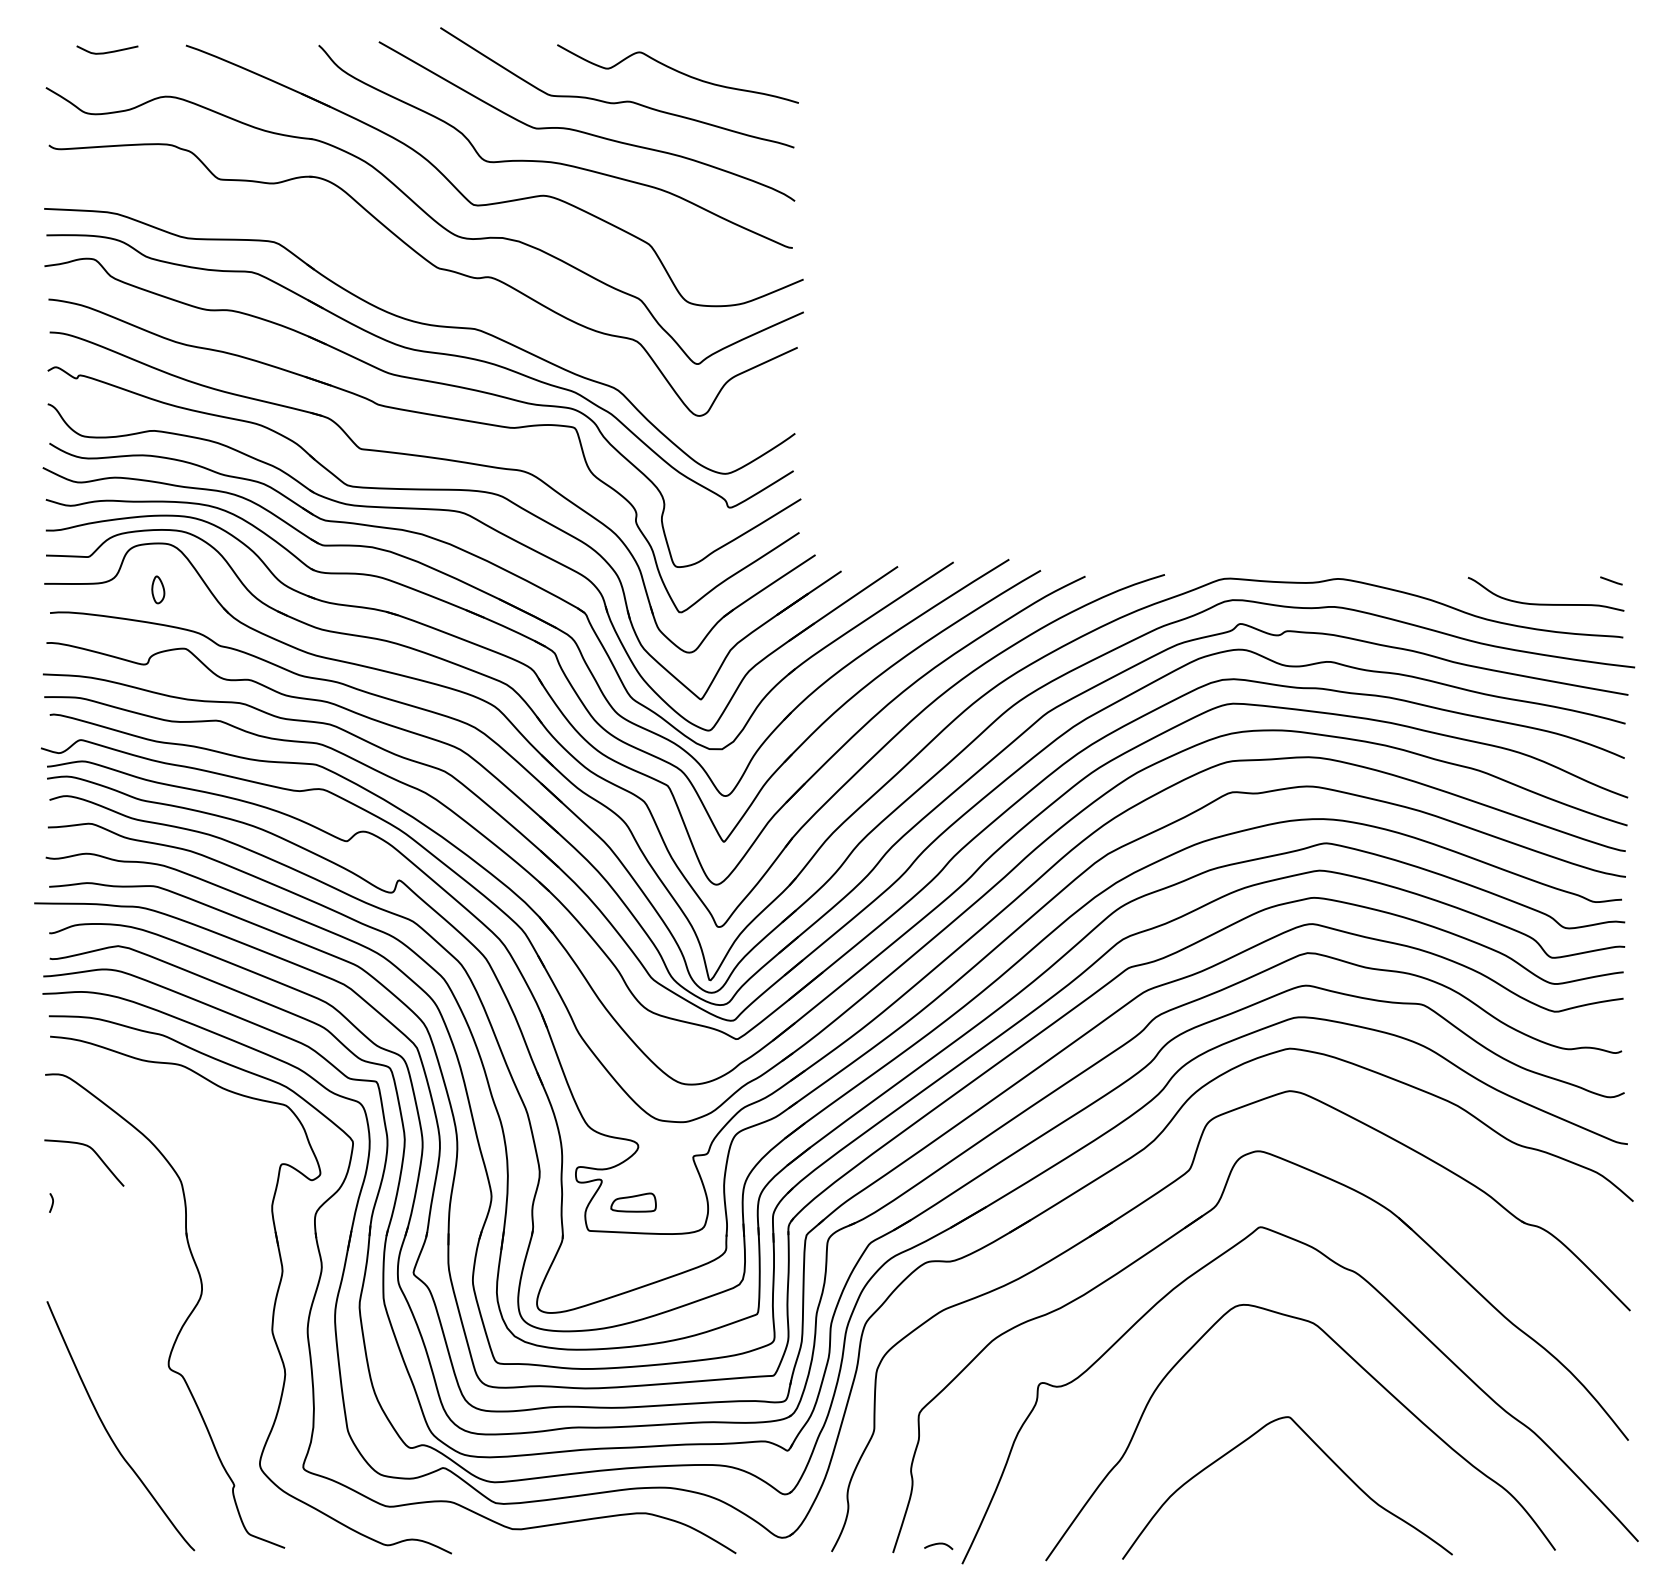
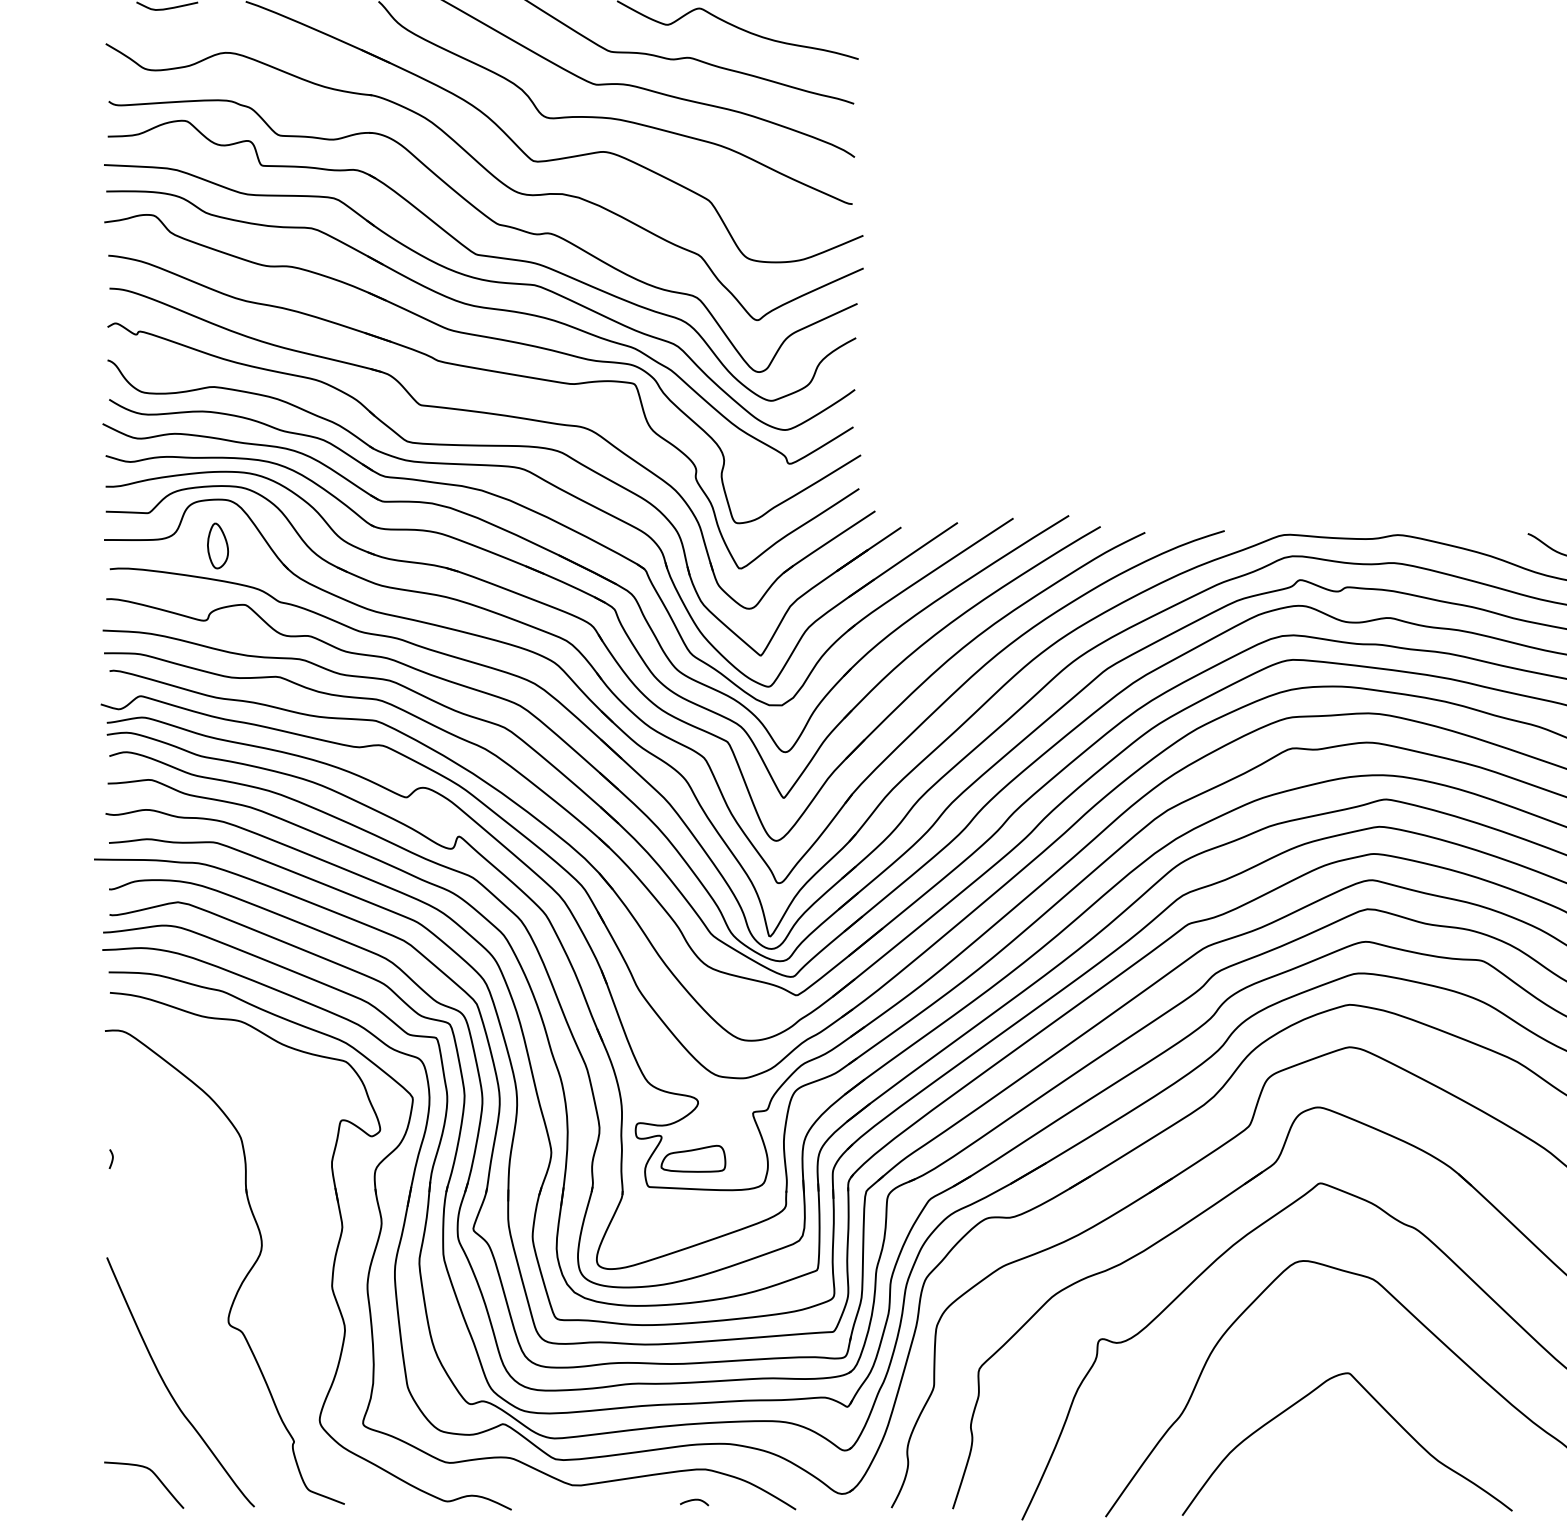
part: (422, 304) -> (482, 260), added
part: (158, 589) -> (218, 545), size x1.67
curve: (95, 1154) -> (155, 1476), moved
part: (633, 1202) -> (693, 1158), size x1.43
curve: (938, 1544) -> (694, 1500), moved

